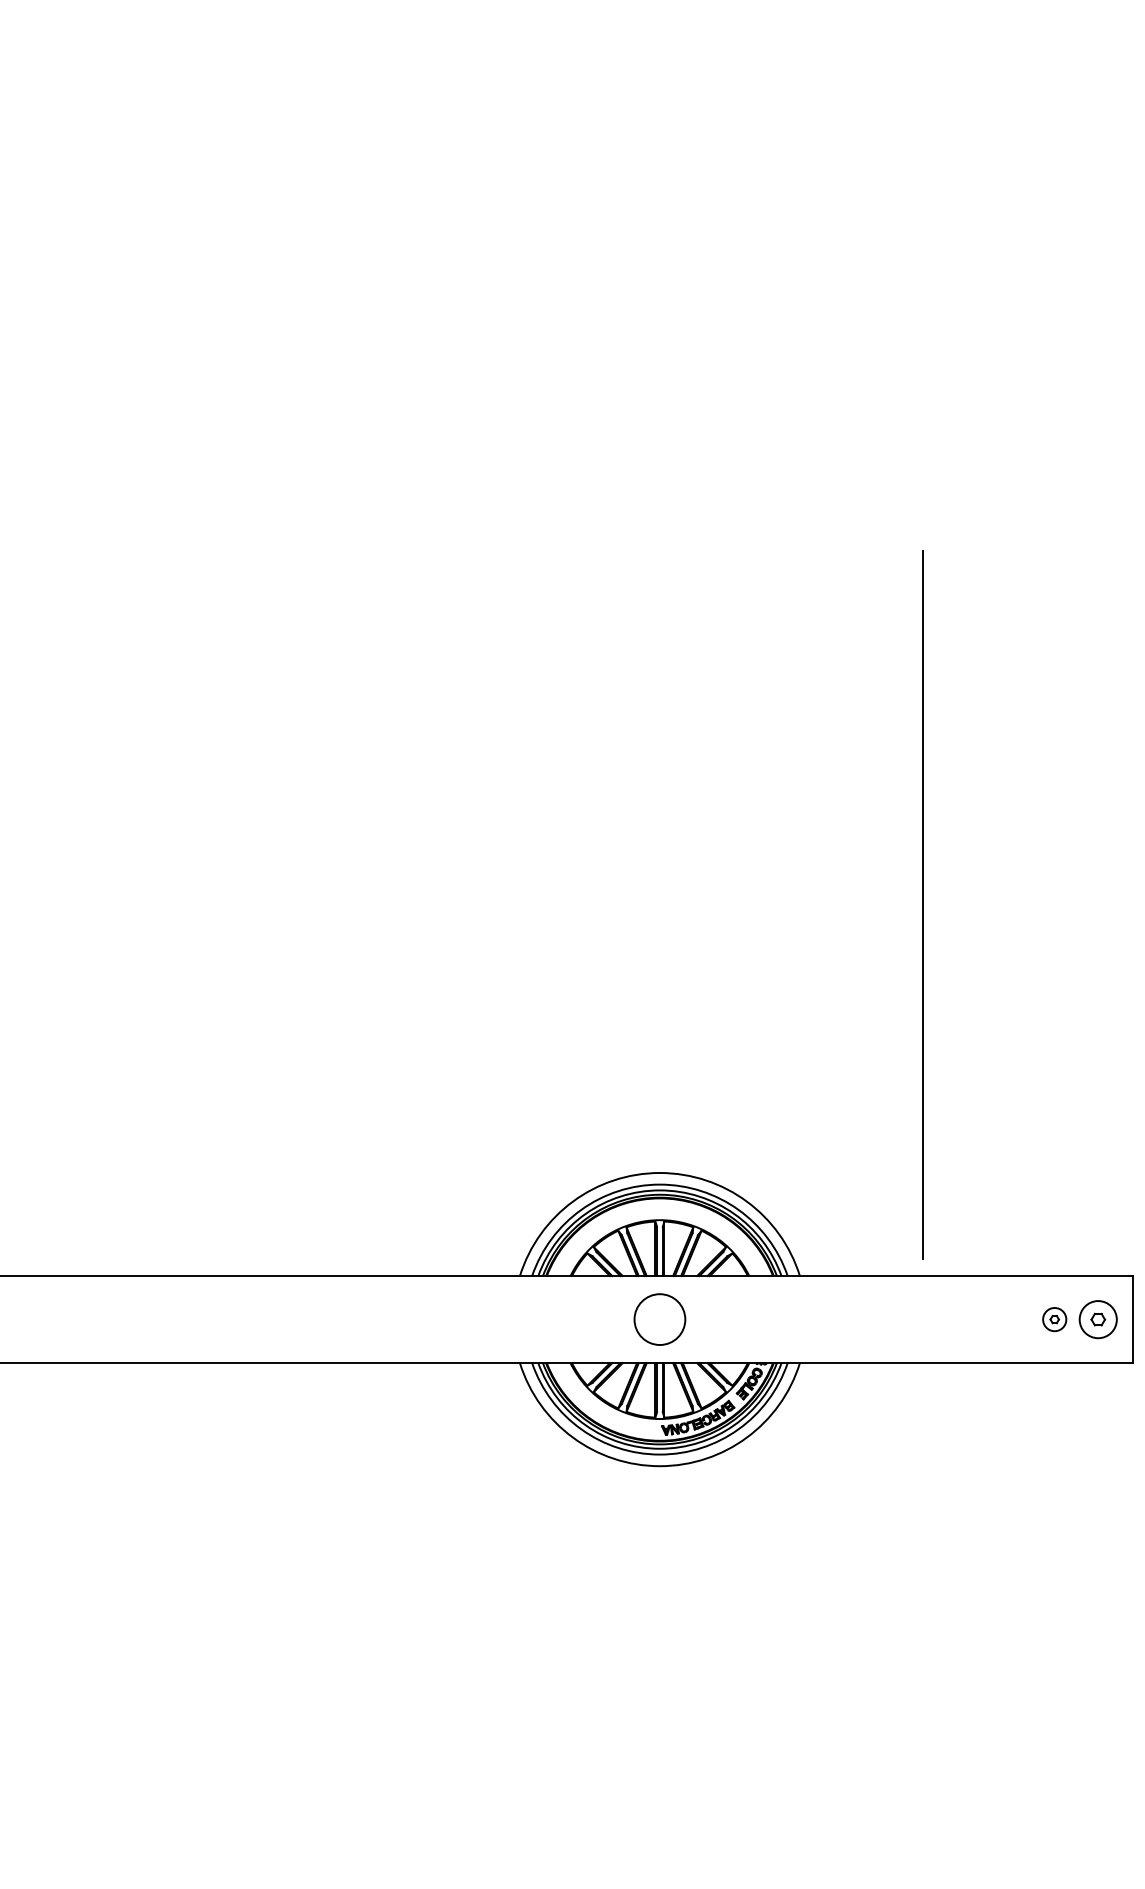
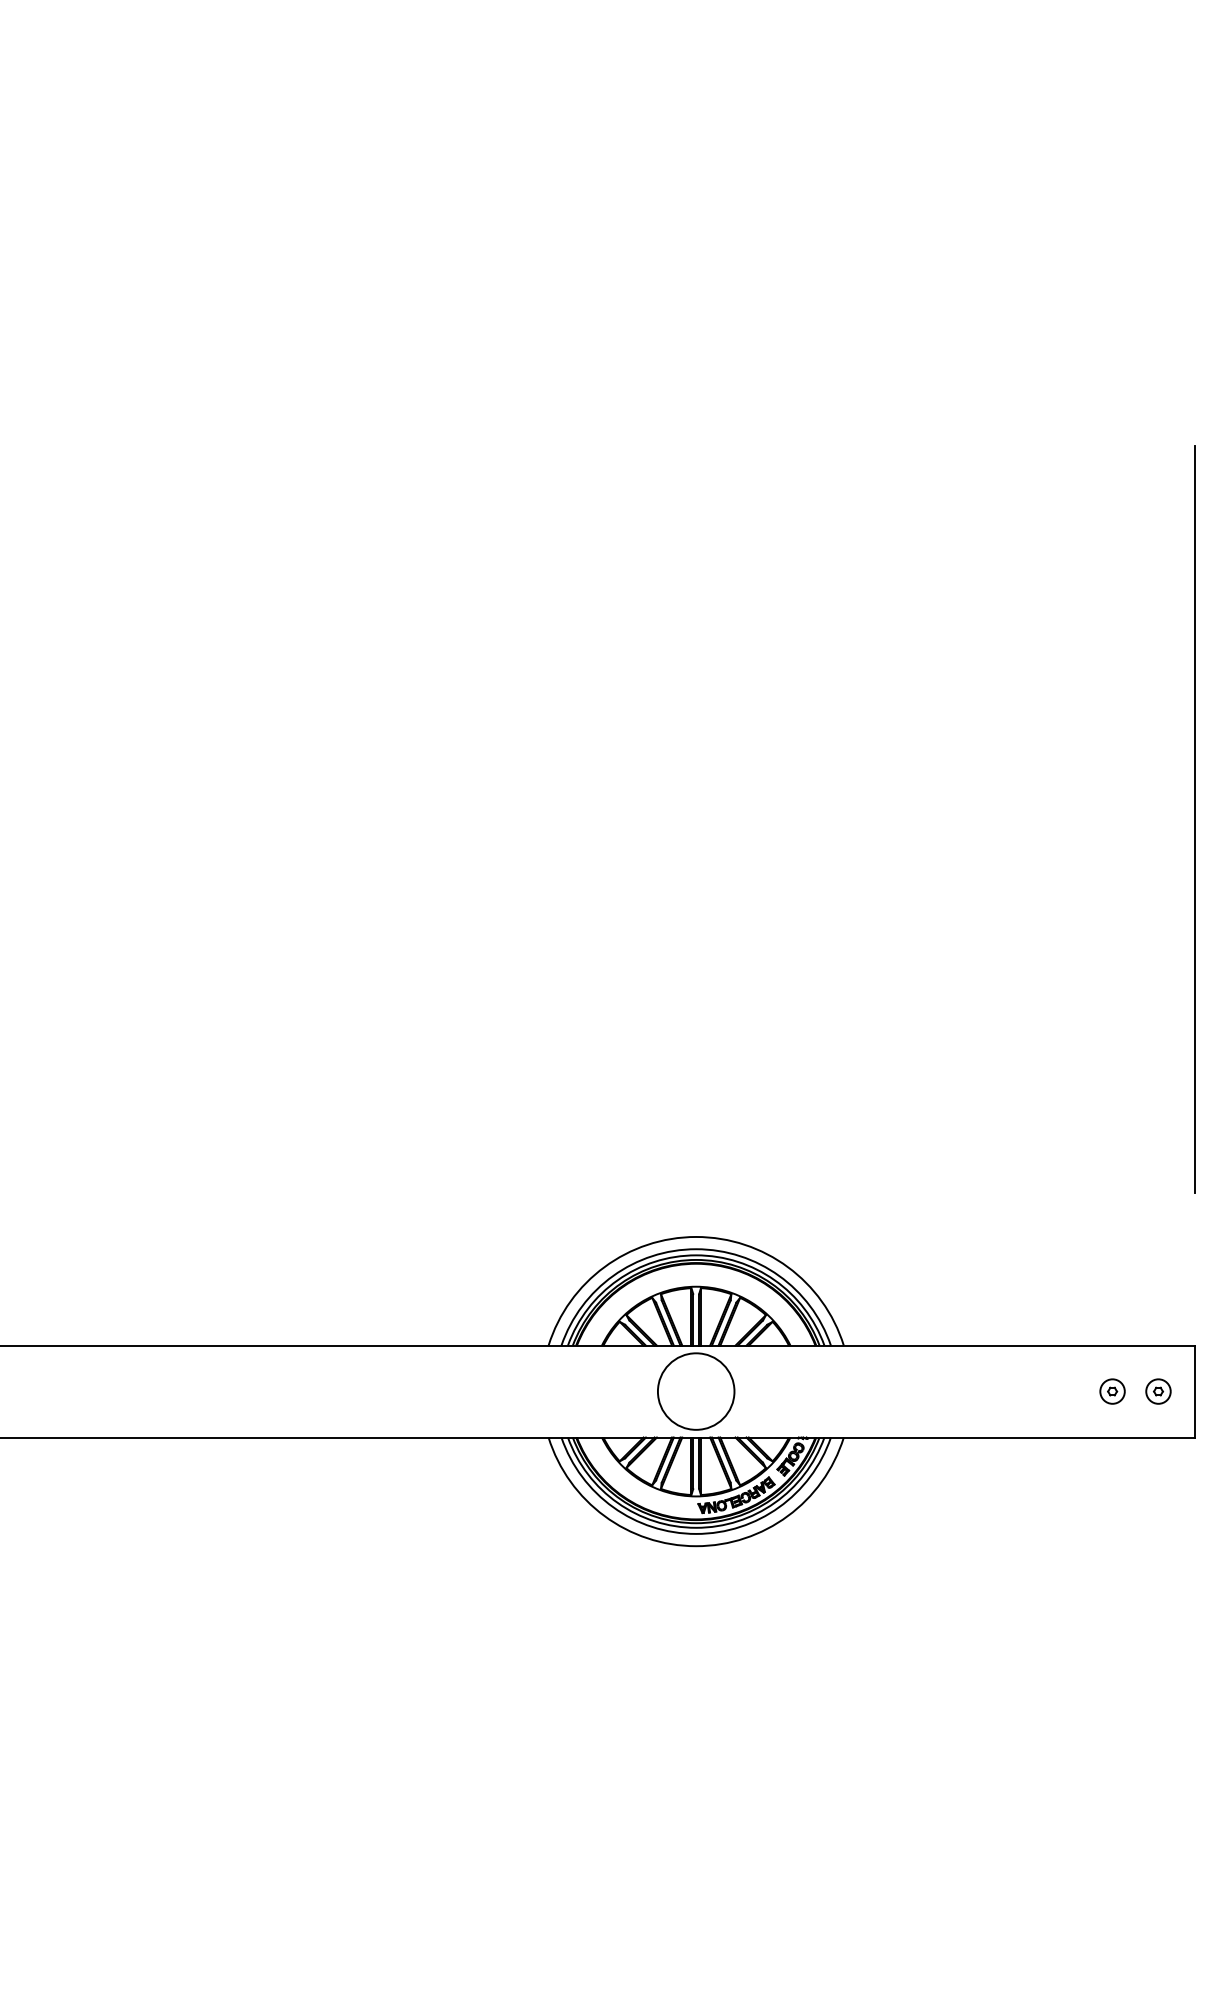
line: (921, 905) -> (1194, 819), moved
circle: (659, 1319) -> (695, 1391), size x1.43
part: (1098, 1319) -> (1158, 1391), size x0.62

